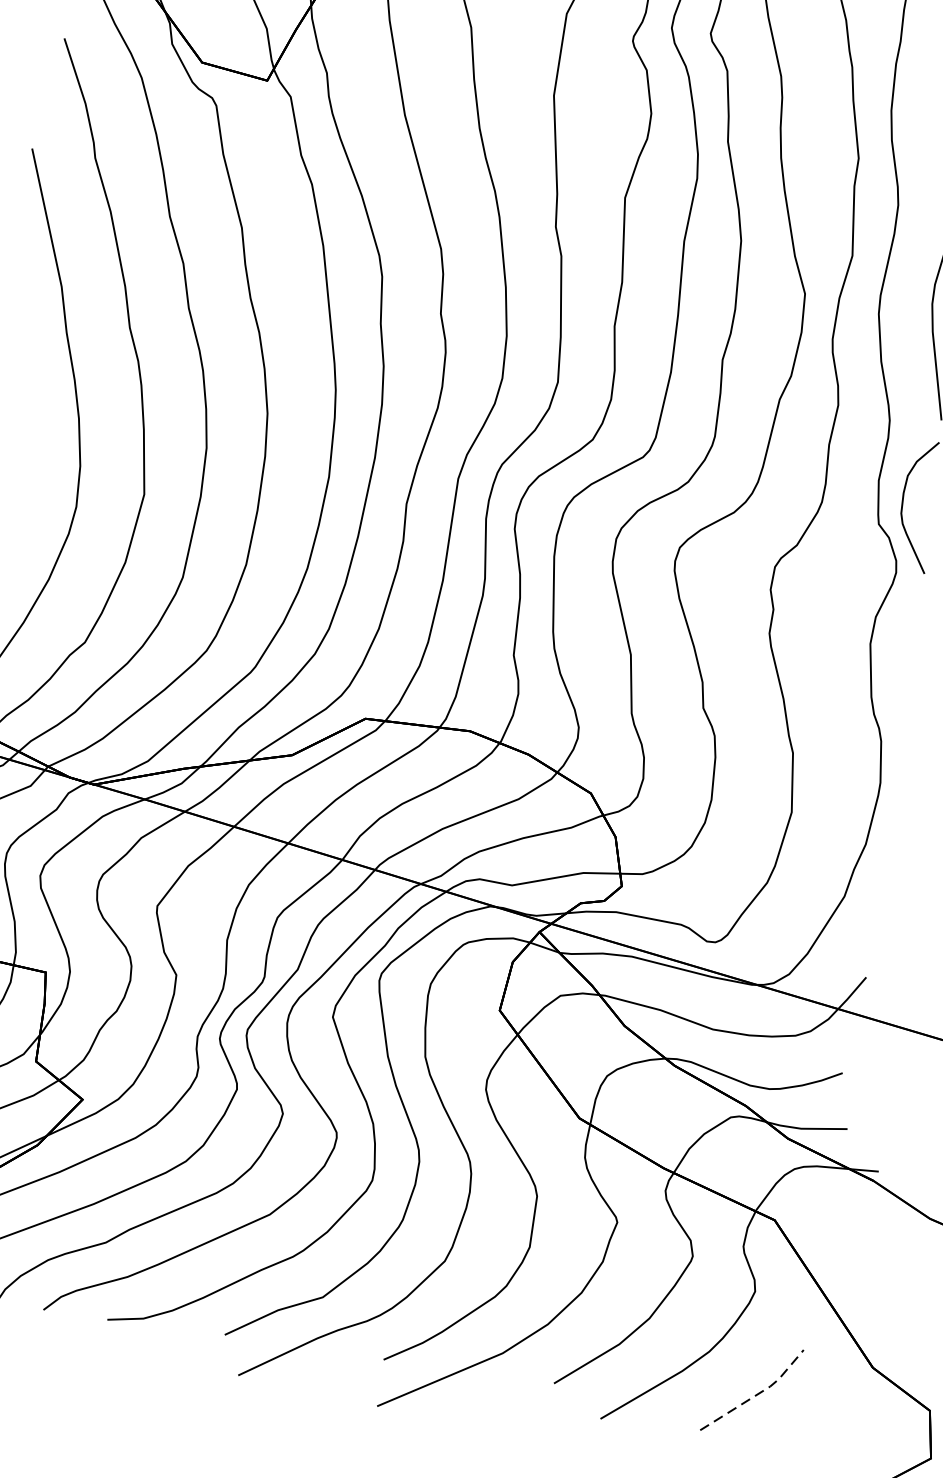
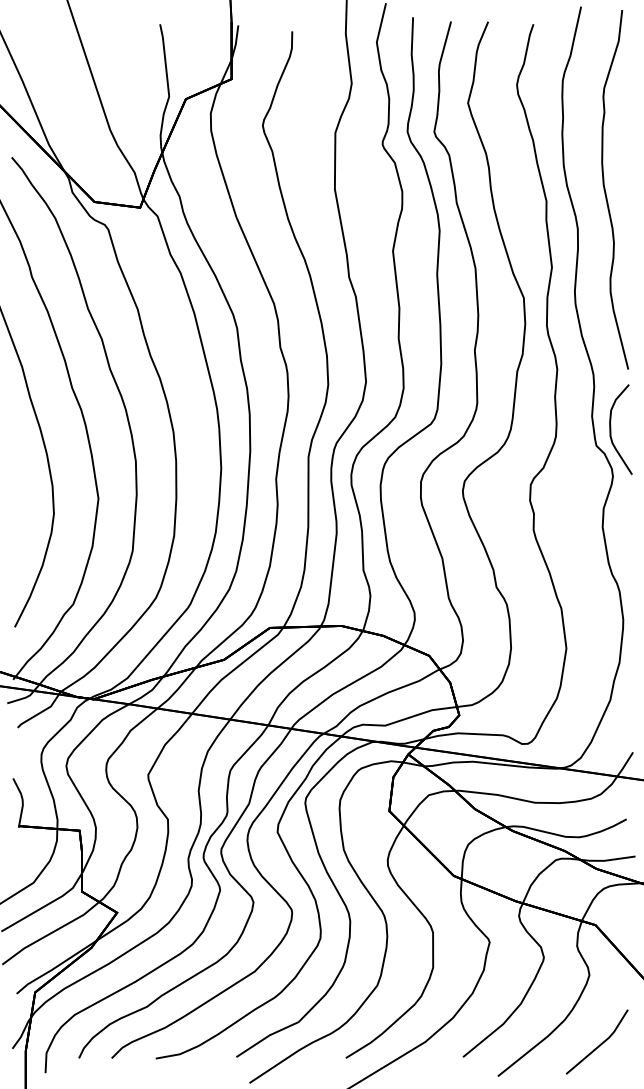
line: (757, 1394) -> (601, 1044), dashed -> solid

